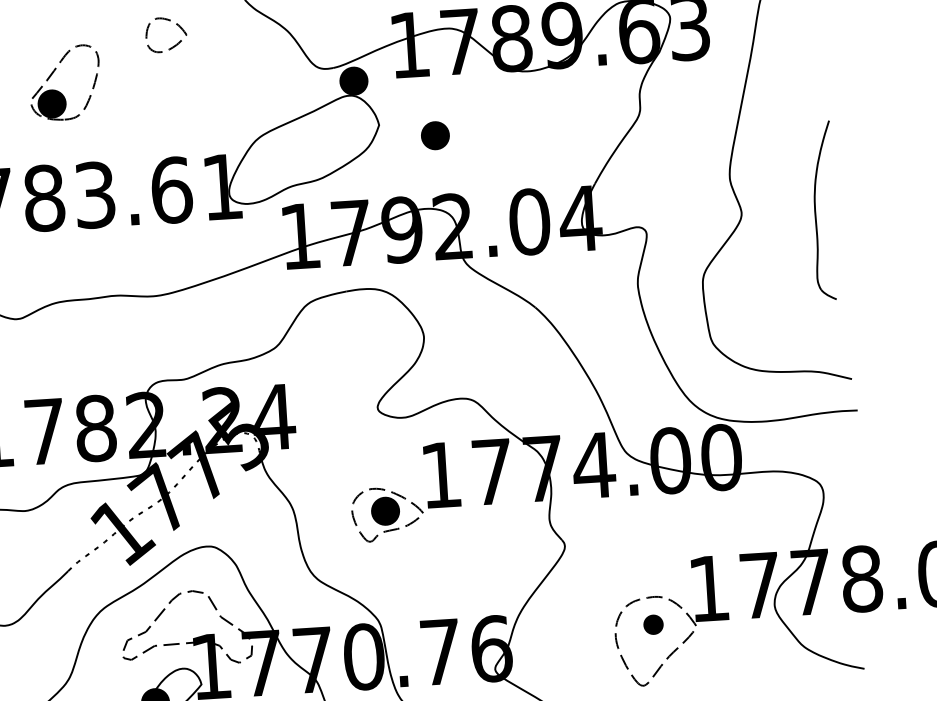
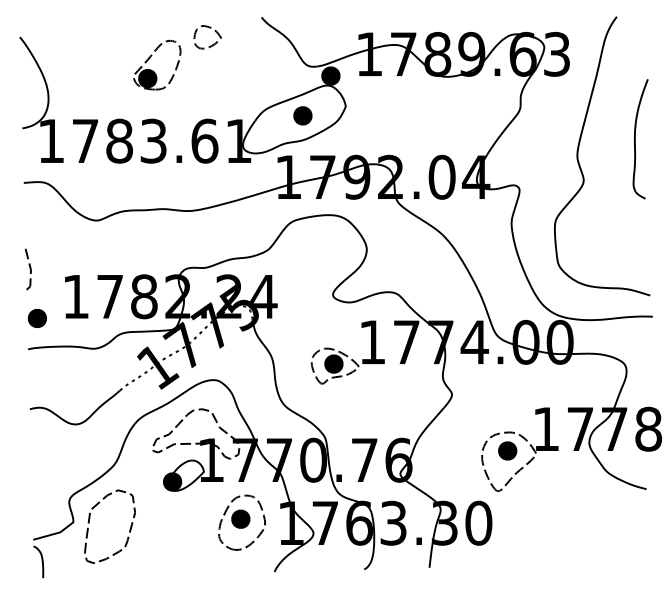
part: (59, 91) -> (153, 70), moved
part: (434, 135) -> (302, 115), moved
part: (823, 211) -> (640, 139), moved
part: (653, 624) -> (507, 450), size x1.43

